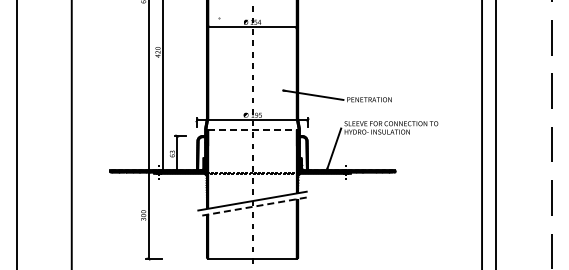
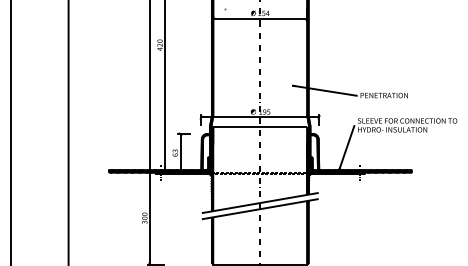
line: (253, 129) -> (261, 127), dashed -> solid
line: (252, 206) -> (260, 208), dashed -> solid

